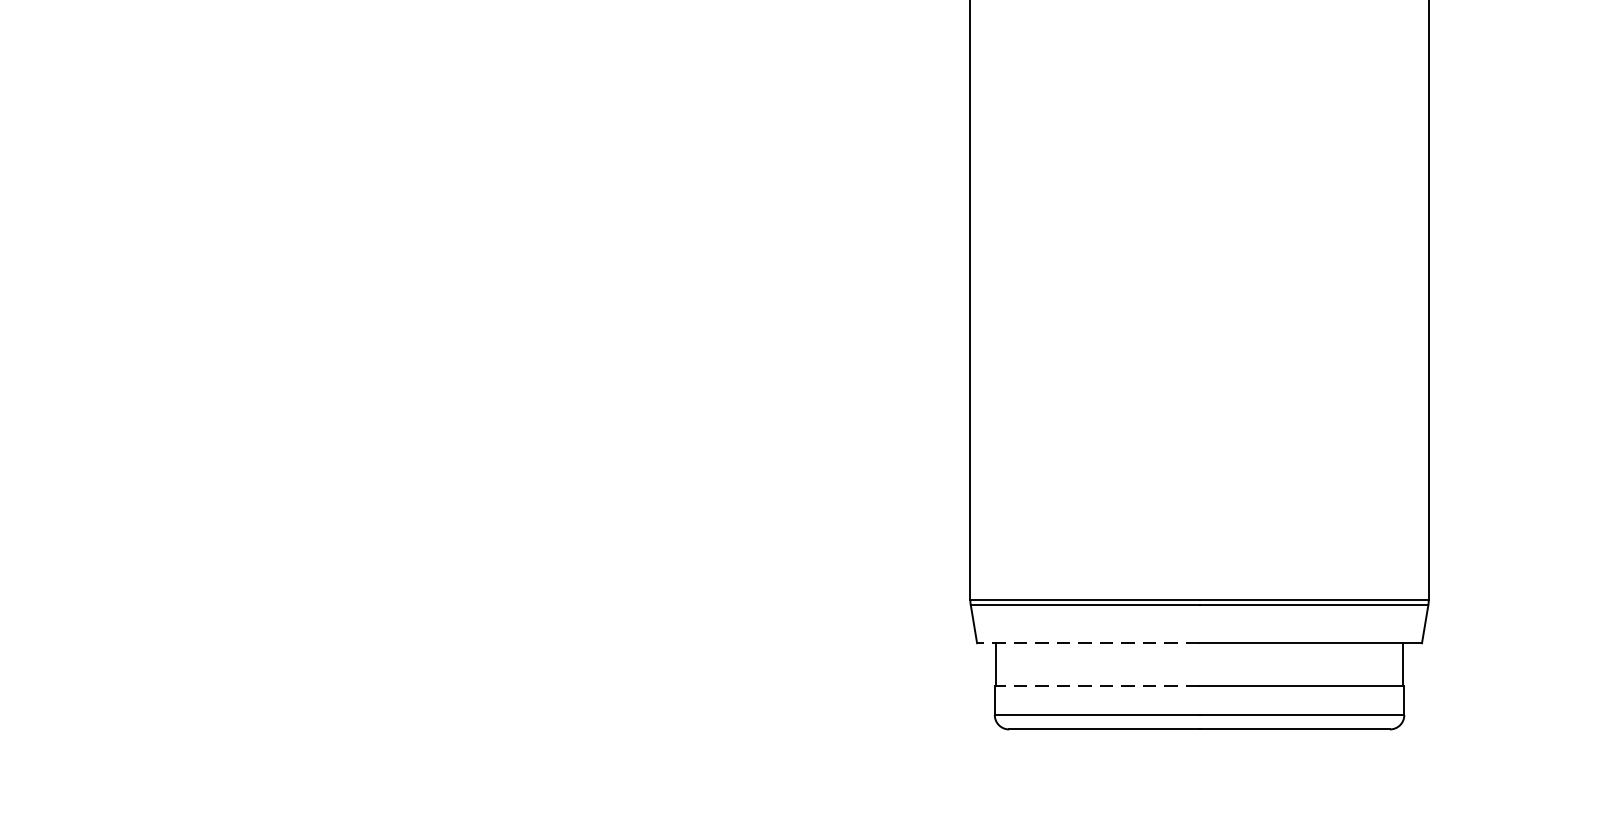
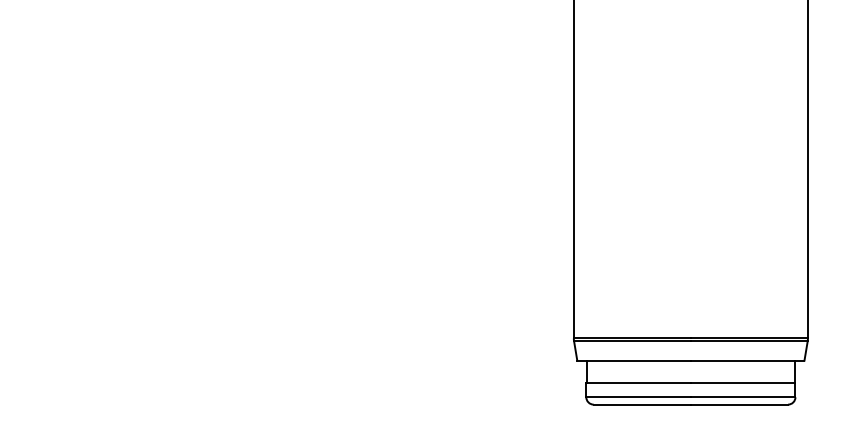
line: (1089, 643) -> (634, 360), dashed -> solid
line: (1096, 686) -> (638, 382), dashed -> solid

